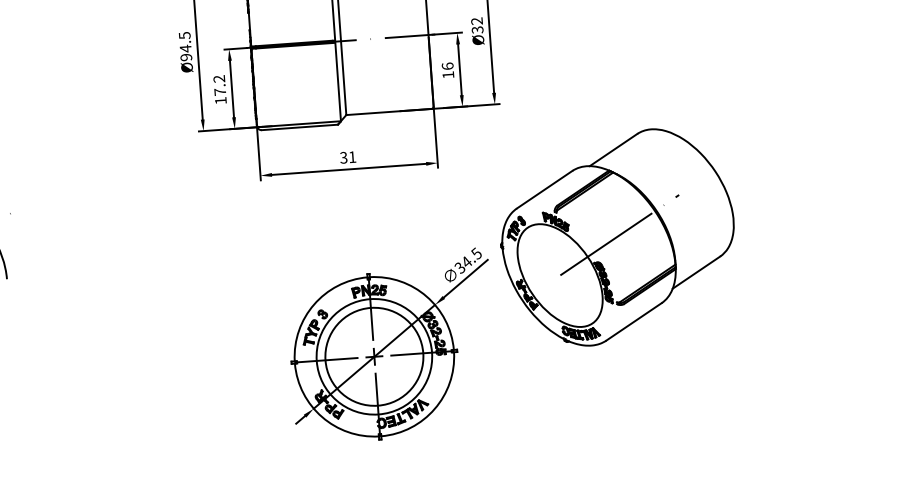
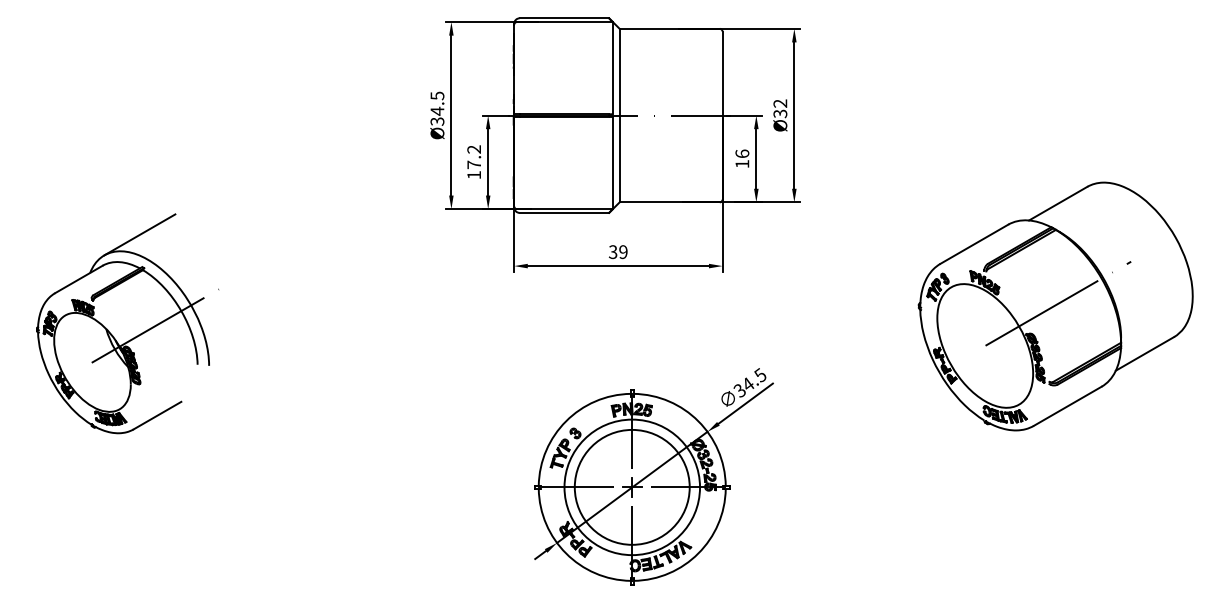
text: (186, 57) -> (437, 121), Ø94.5 -> Ø34.5
text: (352, 157) -> (623, 252), 31 -> 39
part: (617, 237) -> (1055, 306), moved

